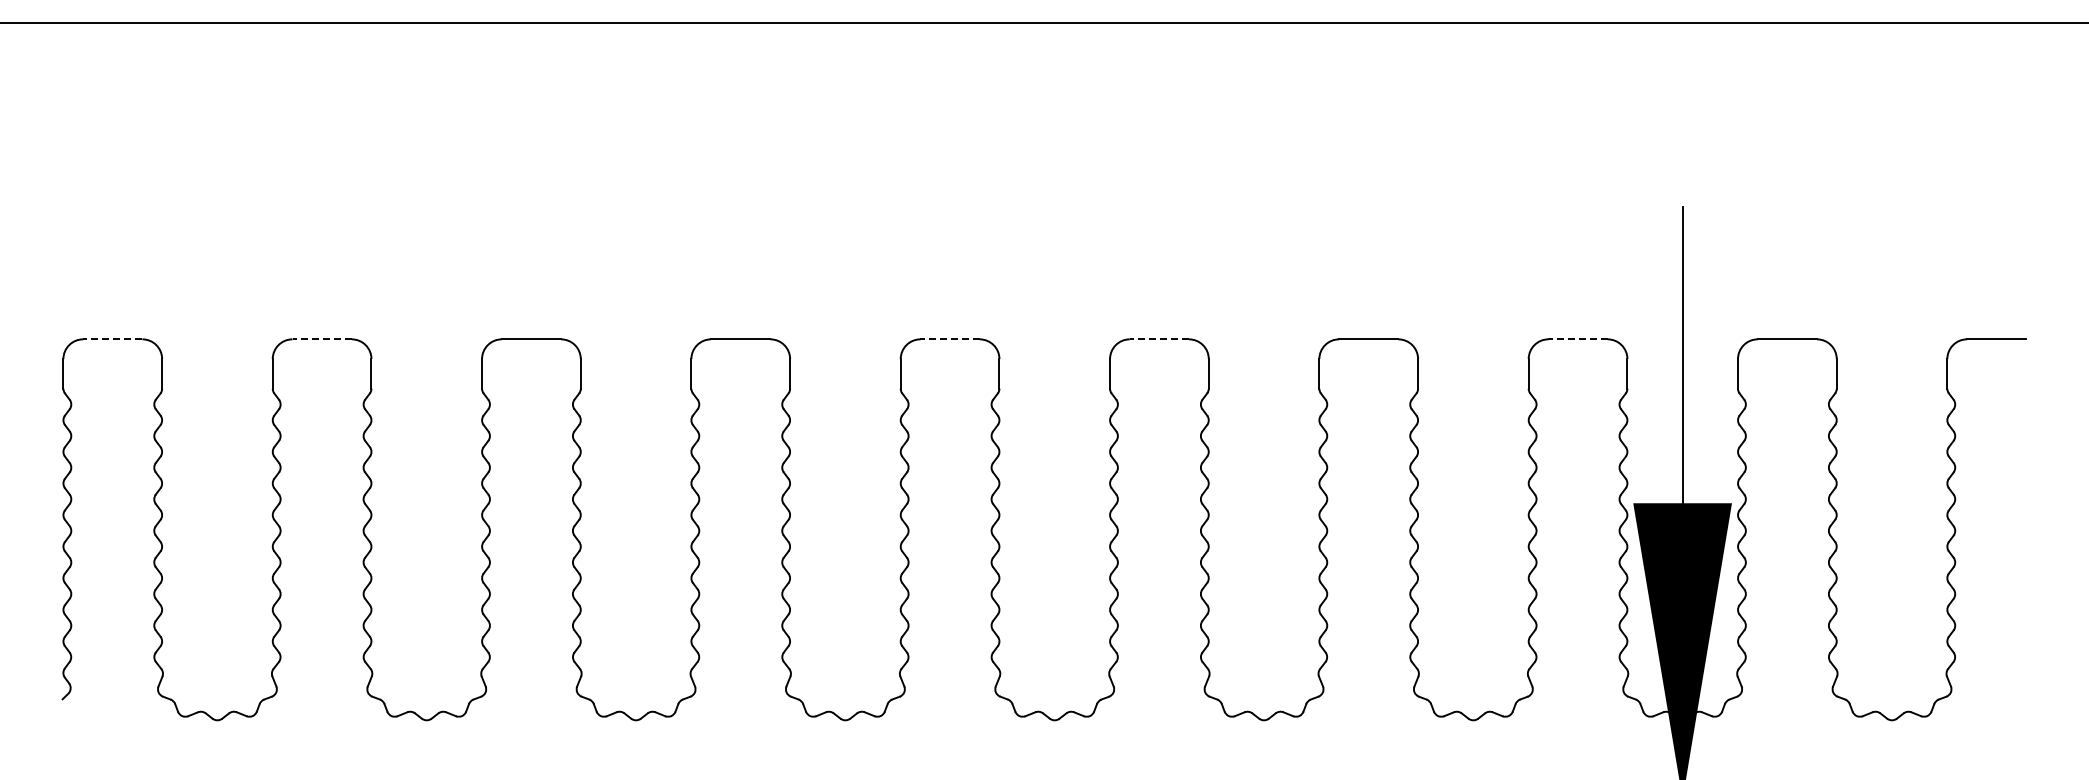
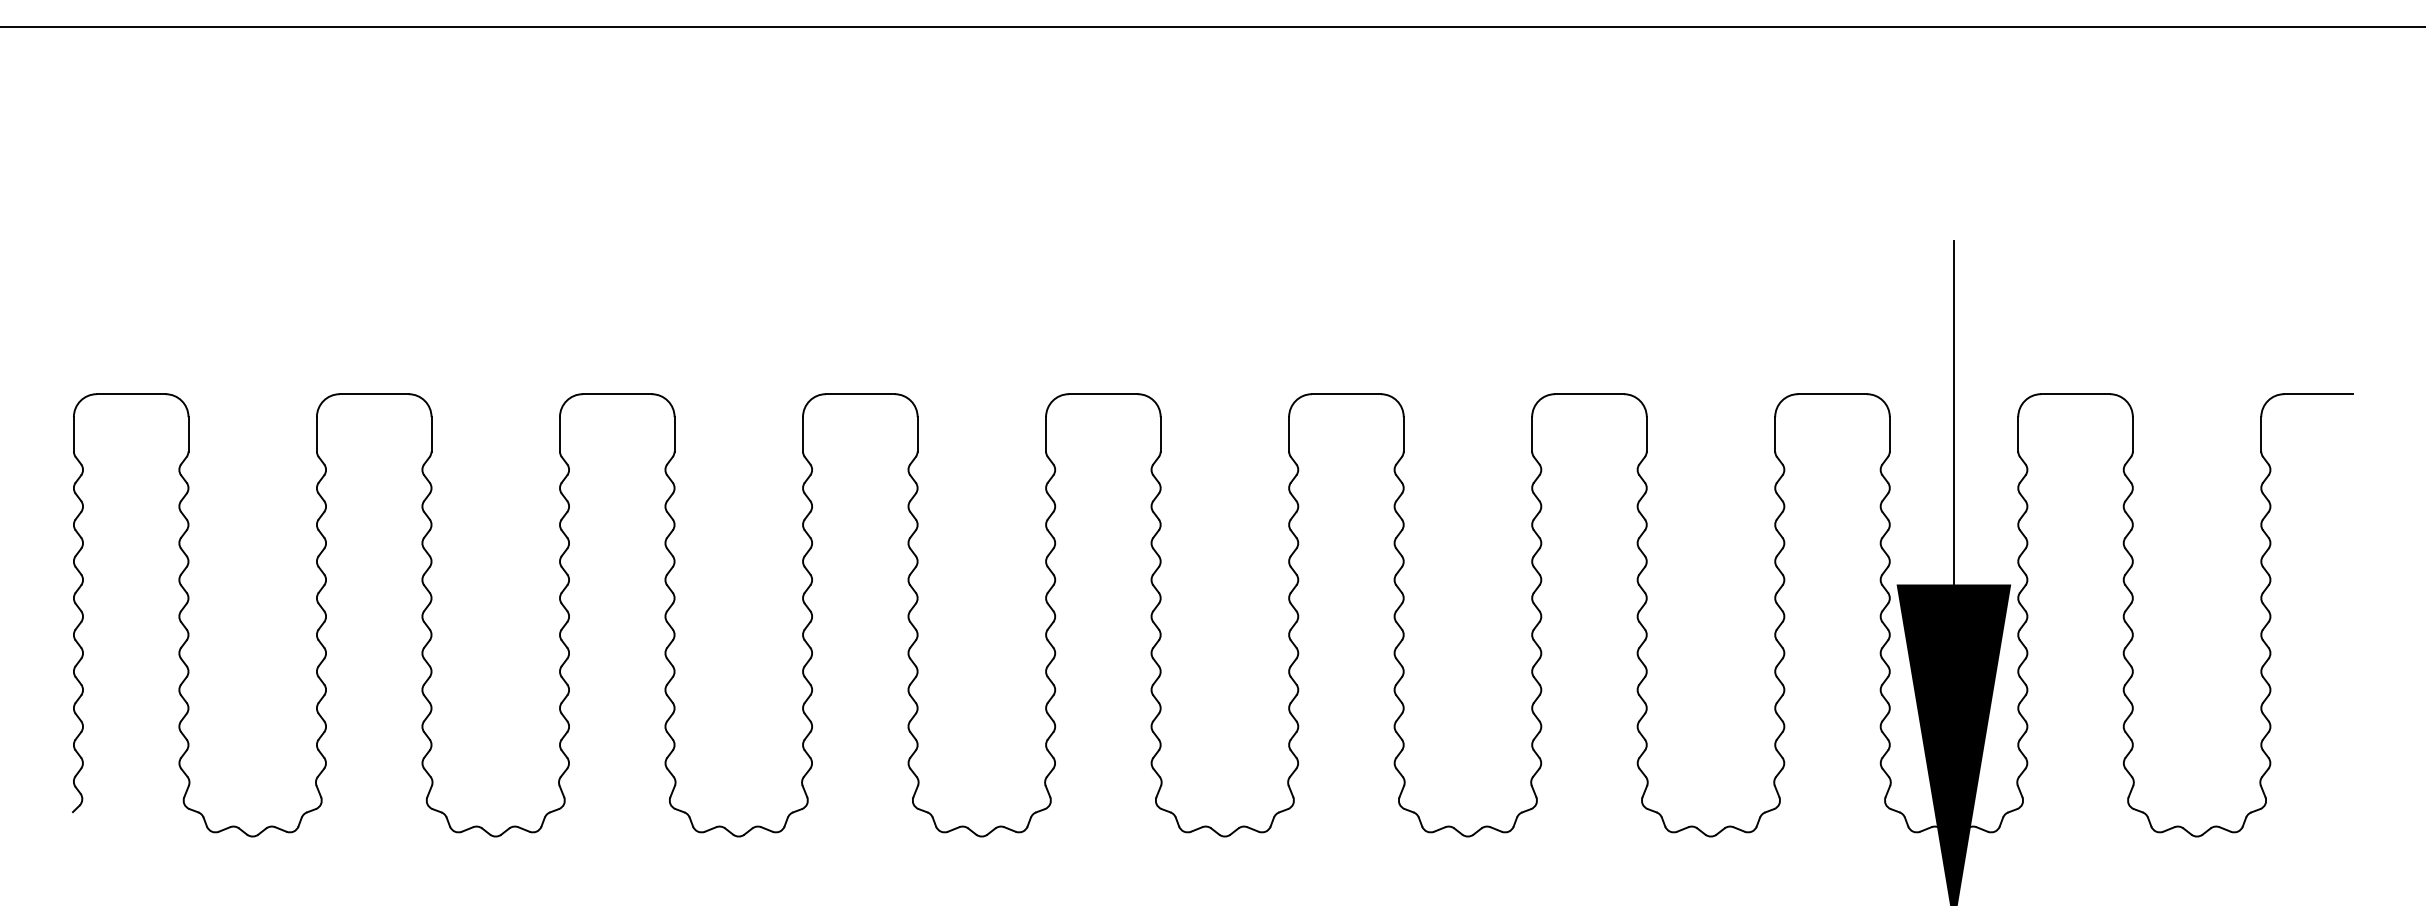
line: (112, 339) -> (130, 394), dashed -> solid
line: (322, 339) -> (374, 394), dashed -> solid
line: (950, 339) -> (1103, 394), dashed -> solid
line: (1159, 339) -> (1346, 394), dashed -> solid
line: (1578, 339) -> (1833, 394), dashed -> solid

